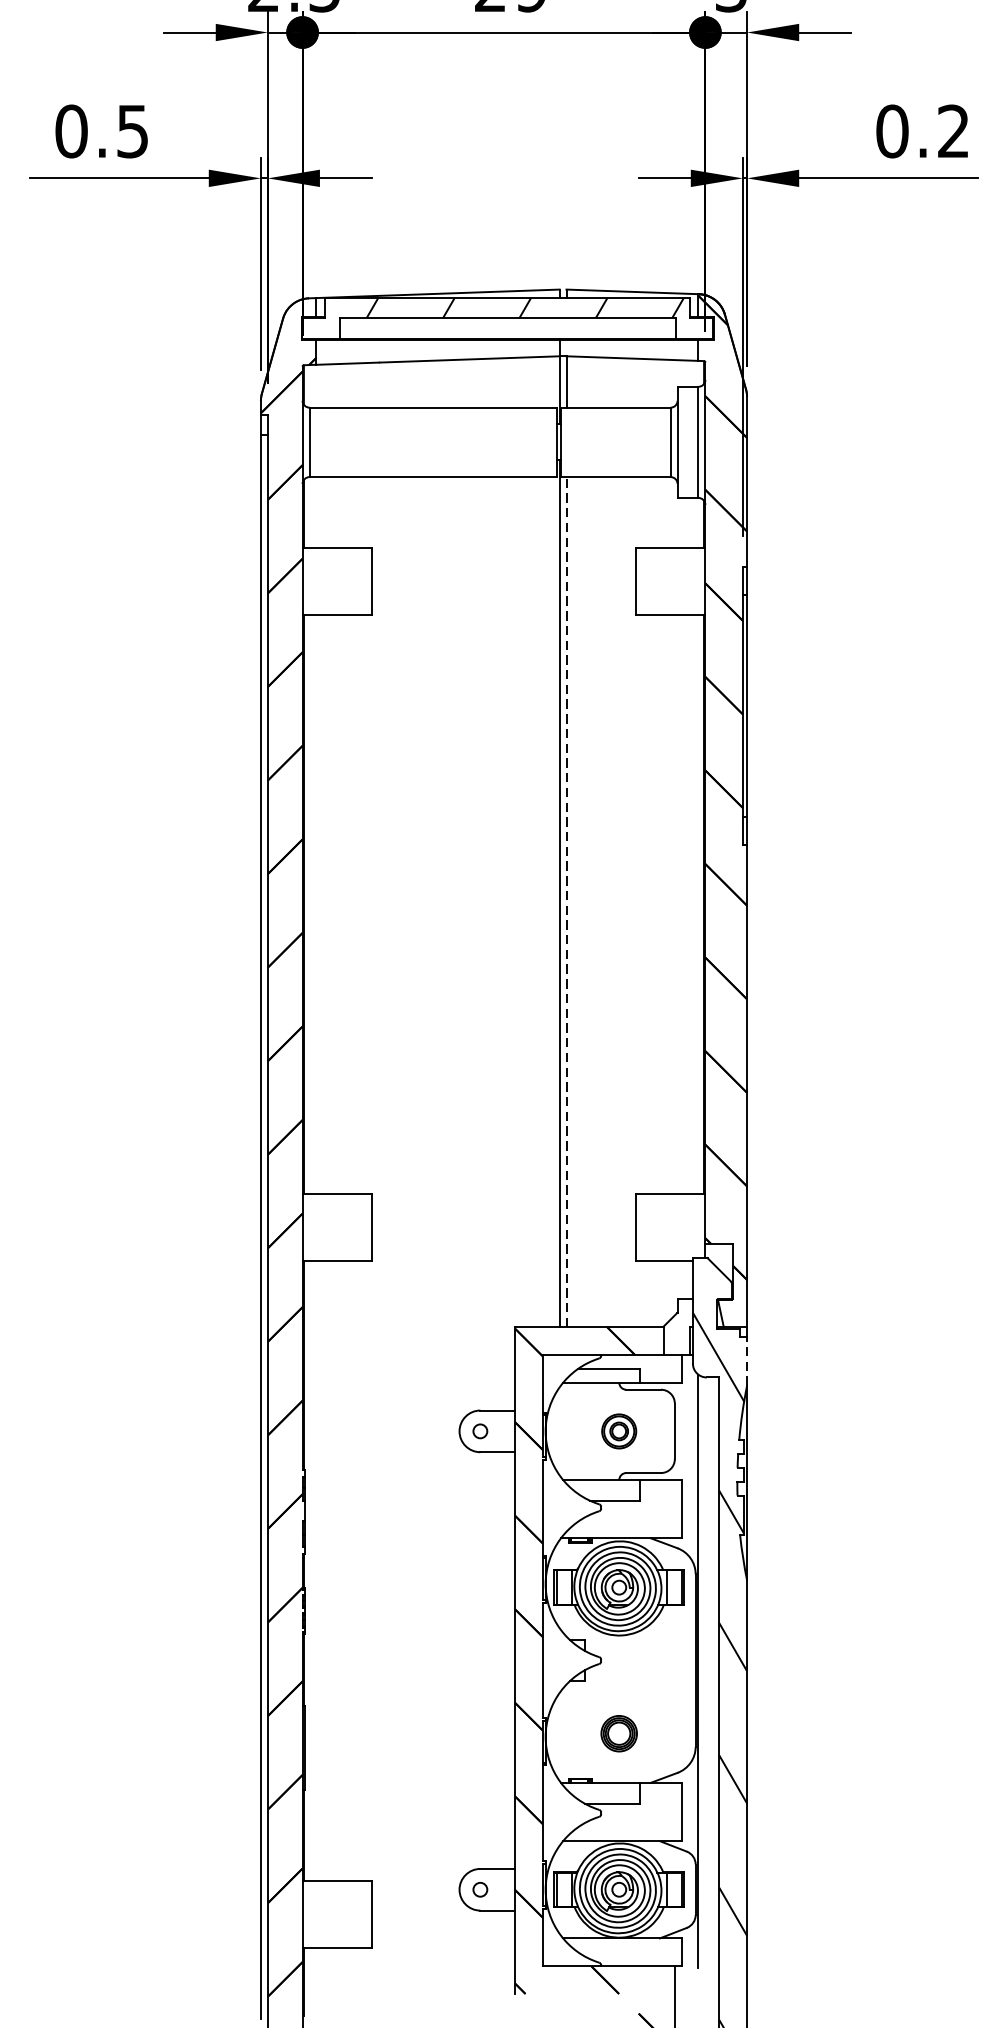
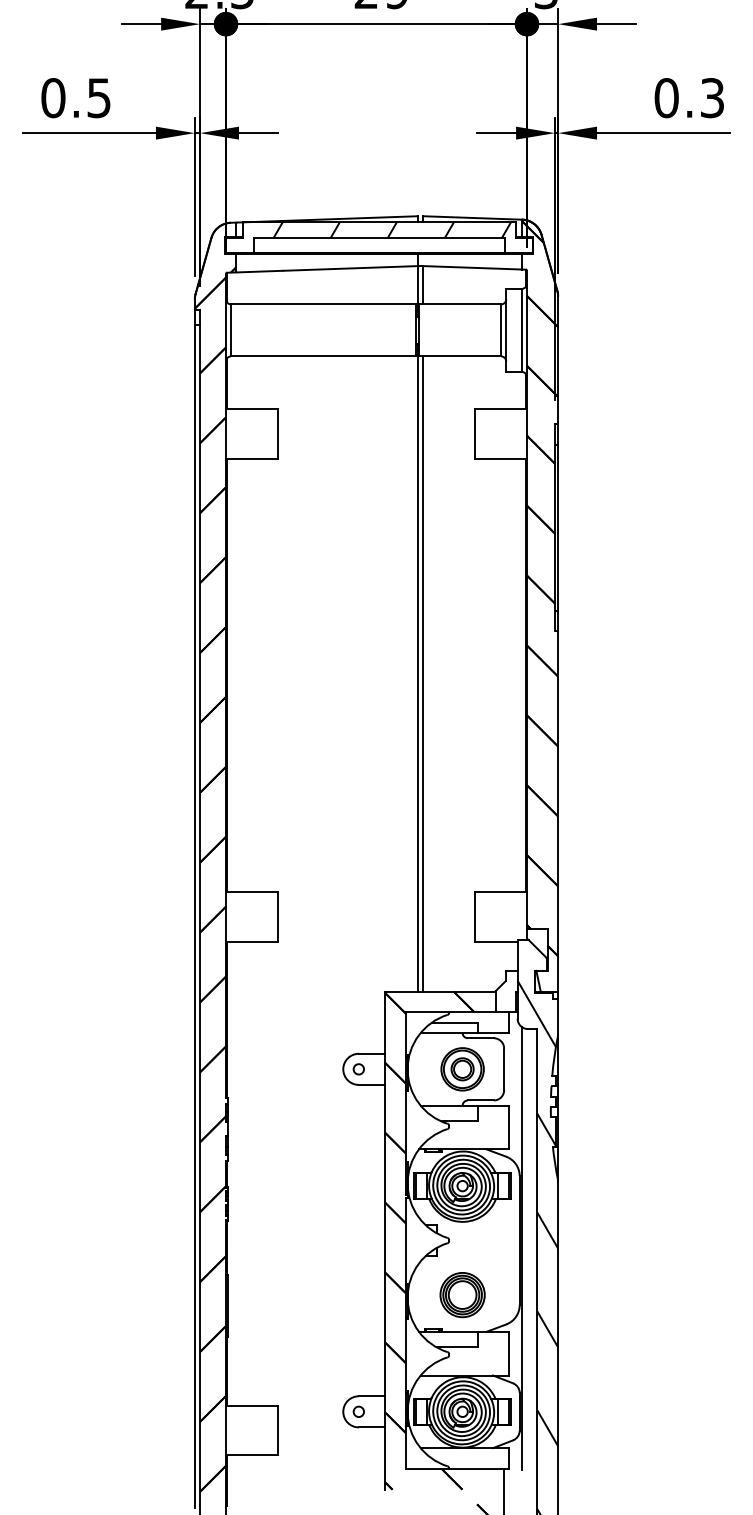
text: (952, 131) -> (711, 98), 0.2 -> 0.3
line: (566, 901) -> (423, 673), dashed -> solid
line: (747, 1360) -> (558, 1016), dashed -> solid
part: (619, 1431) -> (462, 1069), size x1.67
part: (619, 1734) -> (462, 1295), size x1.67

